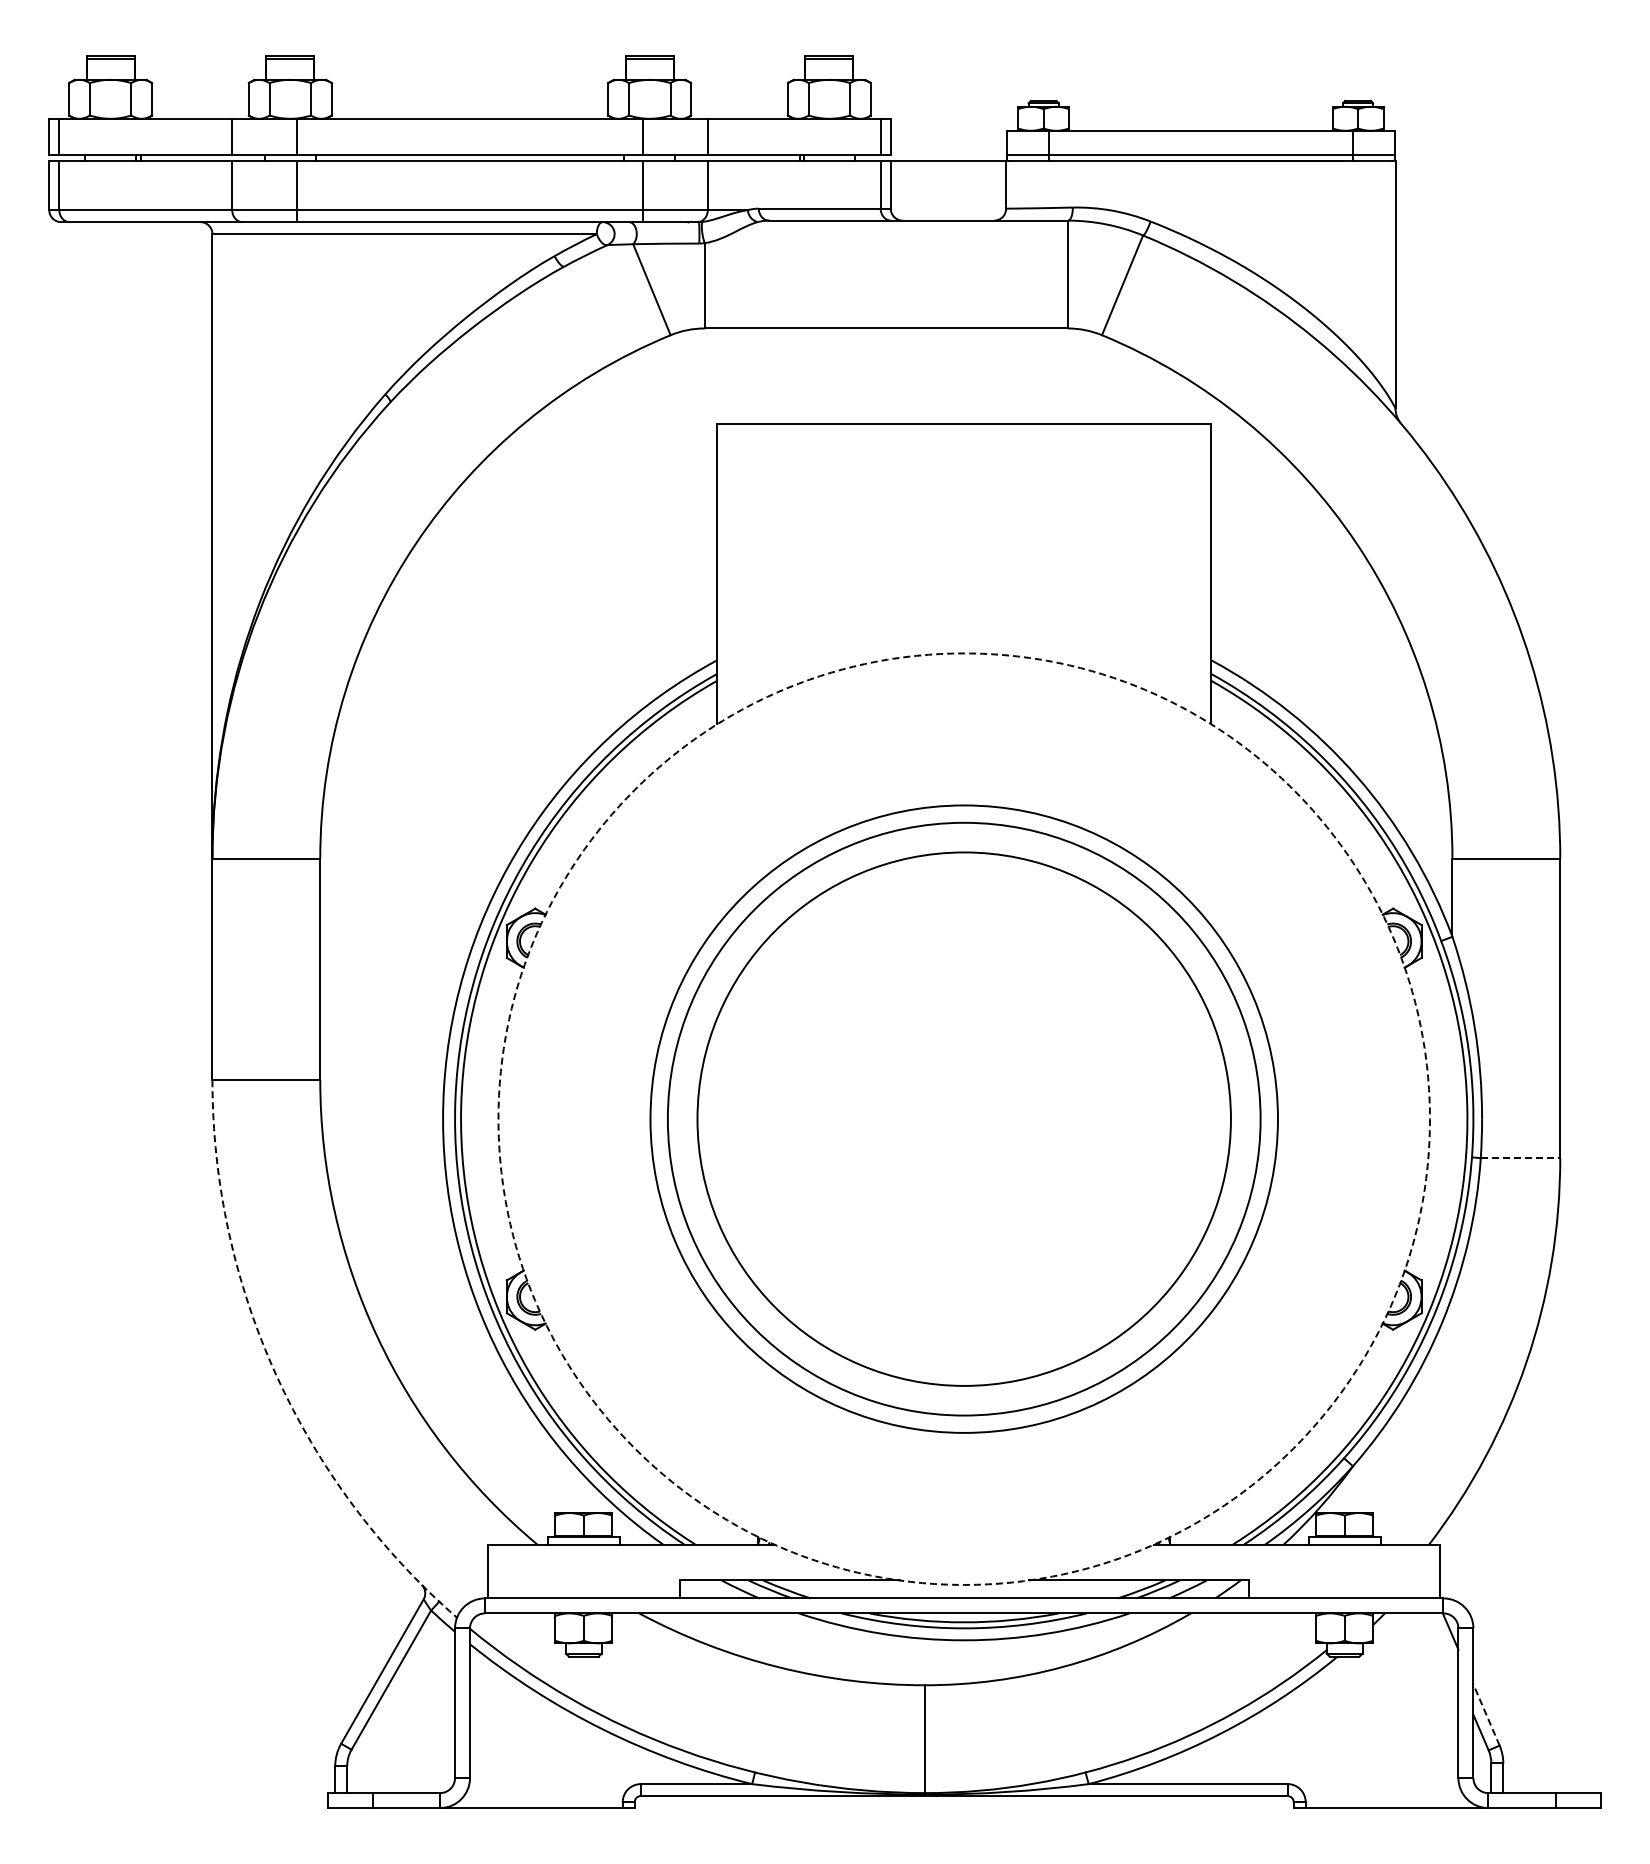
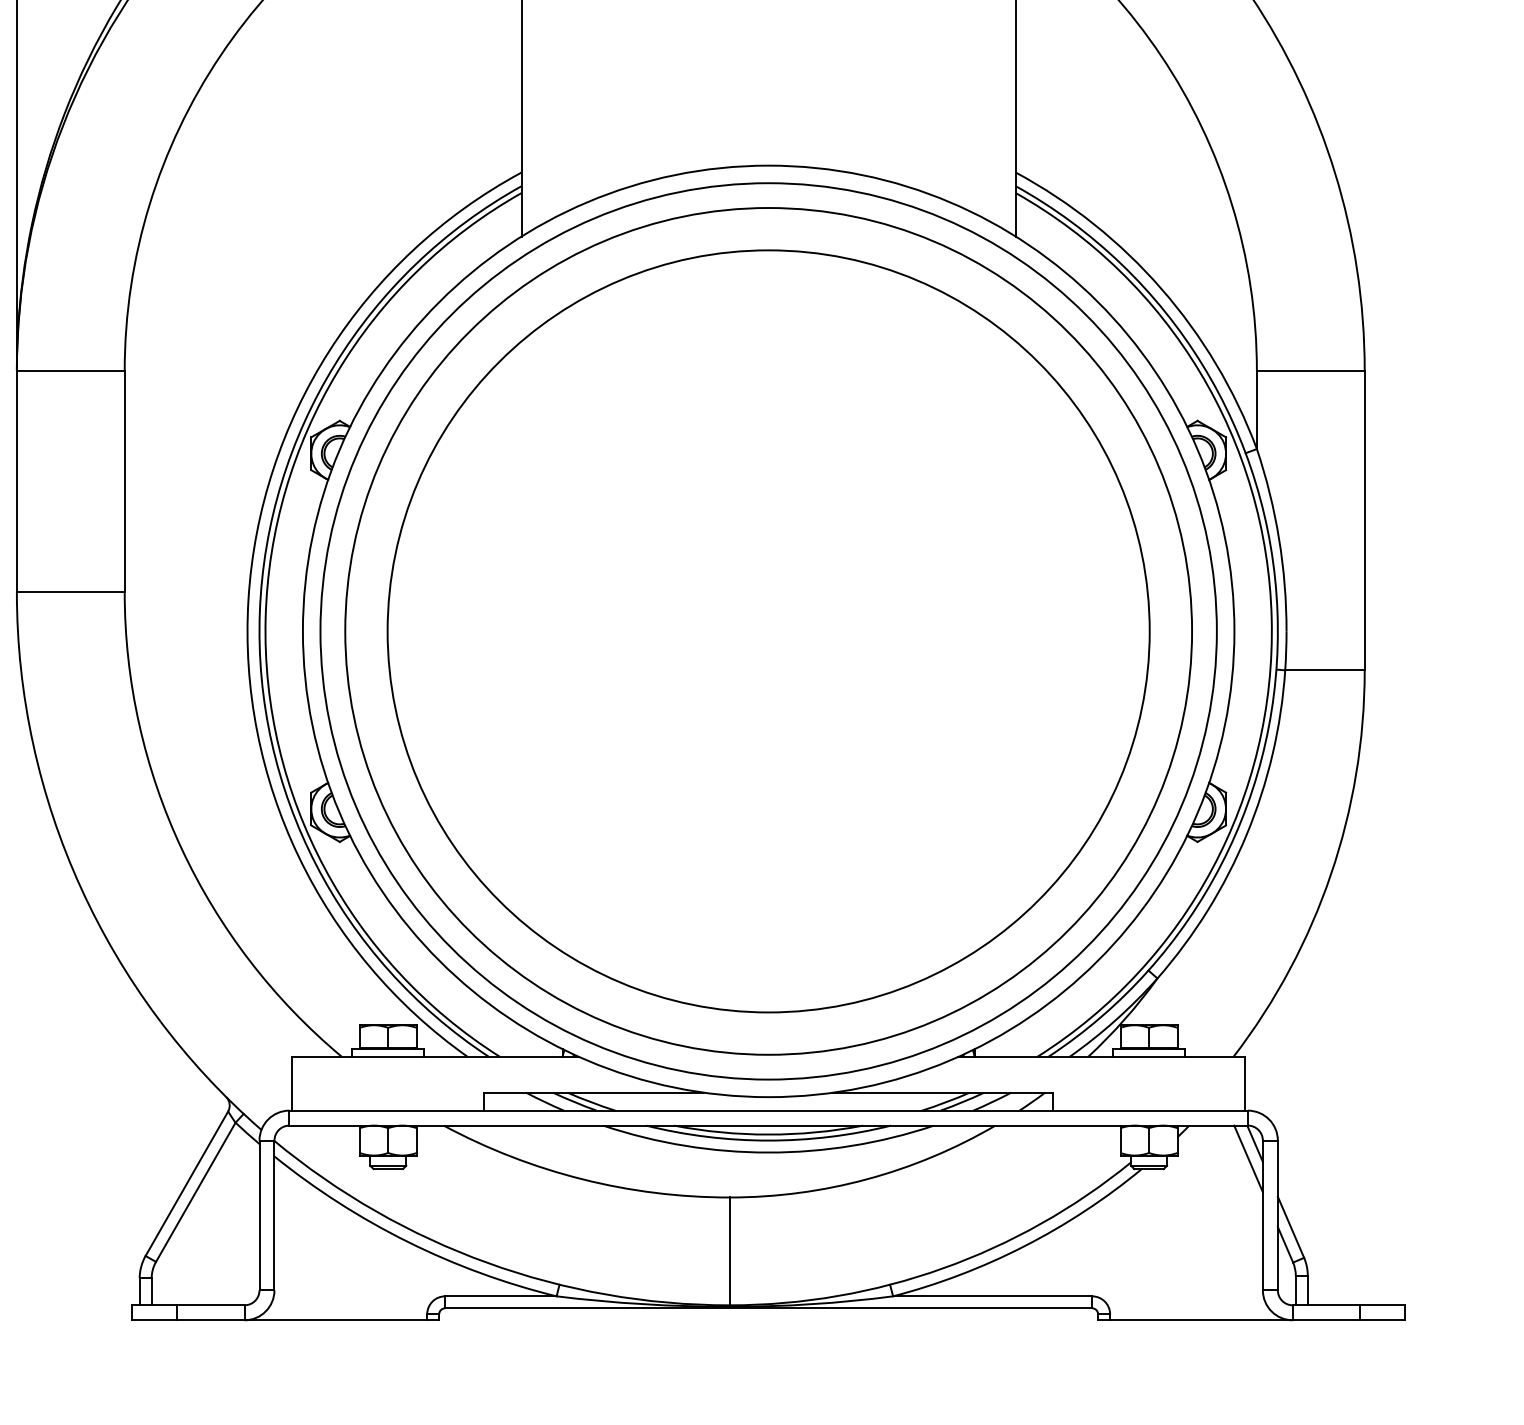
circle: (963, 1118) -> (767, 630), dashed -> solid
circle: (963, 1118) -> (767, 630), size x1.43
circle: (964, 1118) -> (768, 630), size x1.43
circle: (964, 1119) -> (768, 631), size x1.43
line: (1520, 1158) -> (1324, 670), dashed -> solid
arc: (276, 1375) -> (80, 887), dashed -> solid
line: (1443, 1646) -> (1247, 1158), added
line: (1486, 1714) -> (1290, 1226), dashed -> solid

